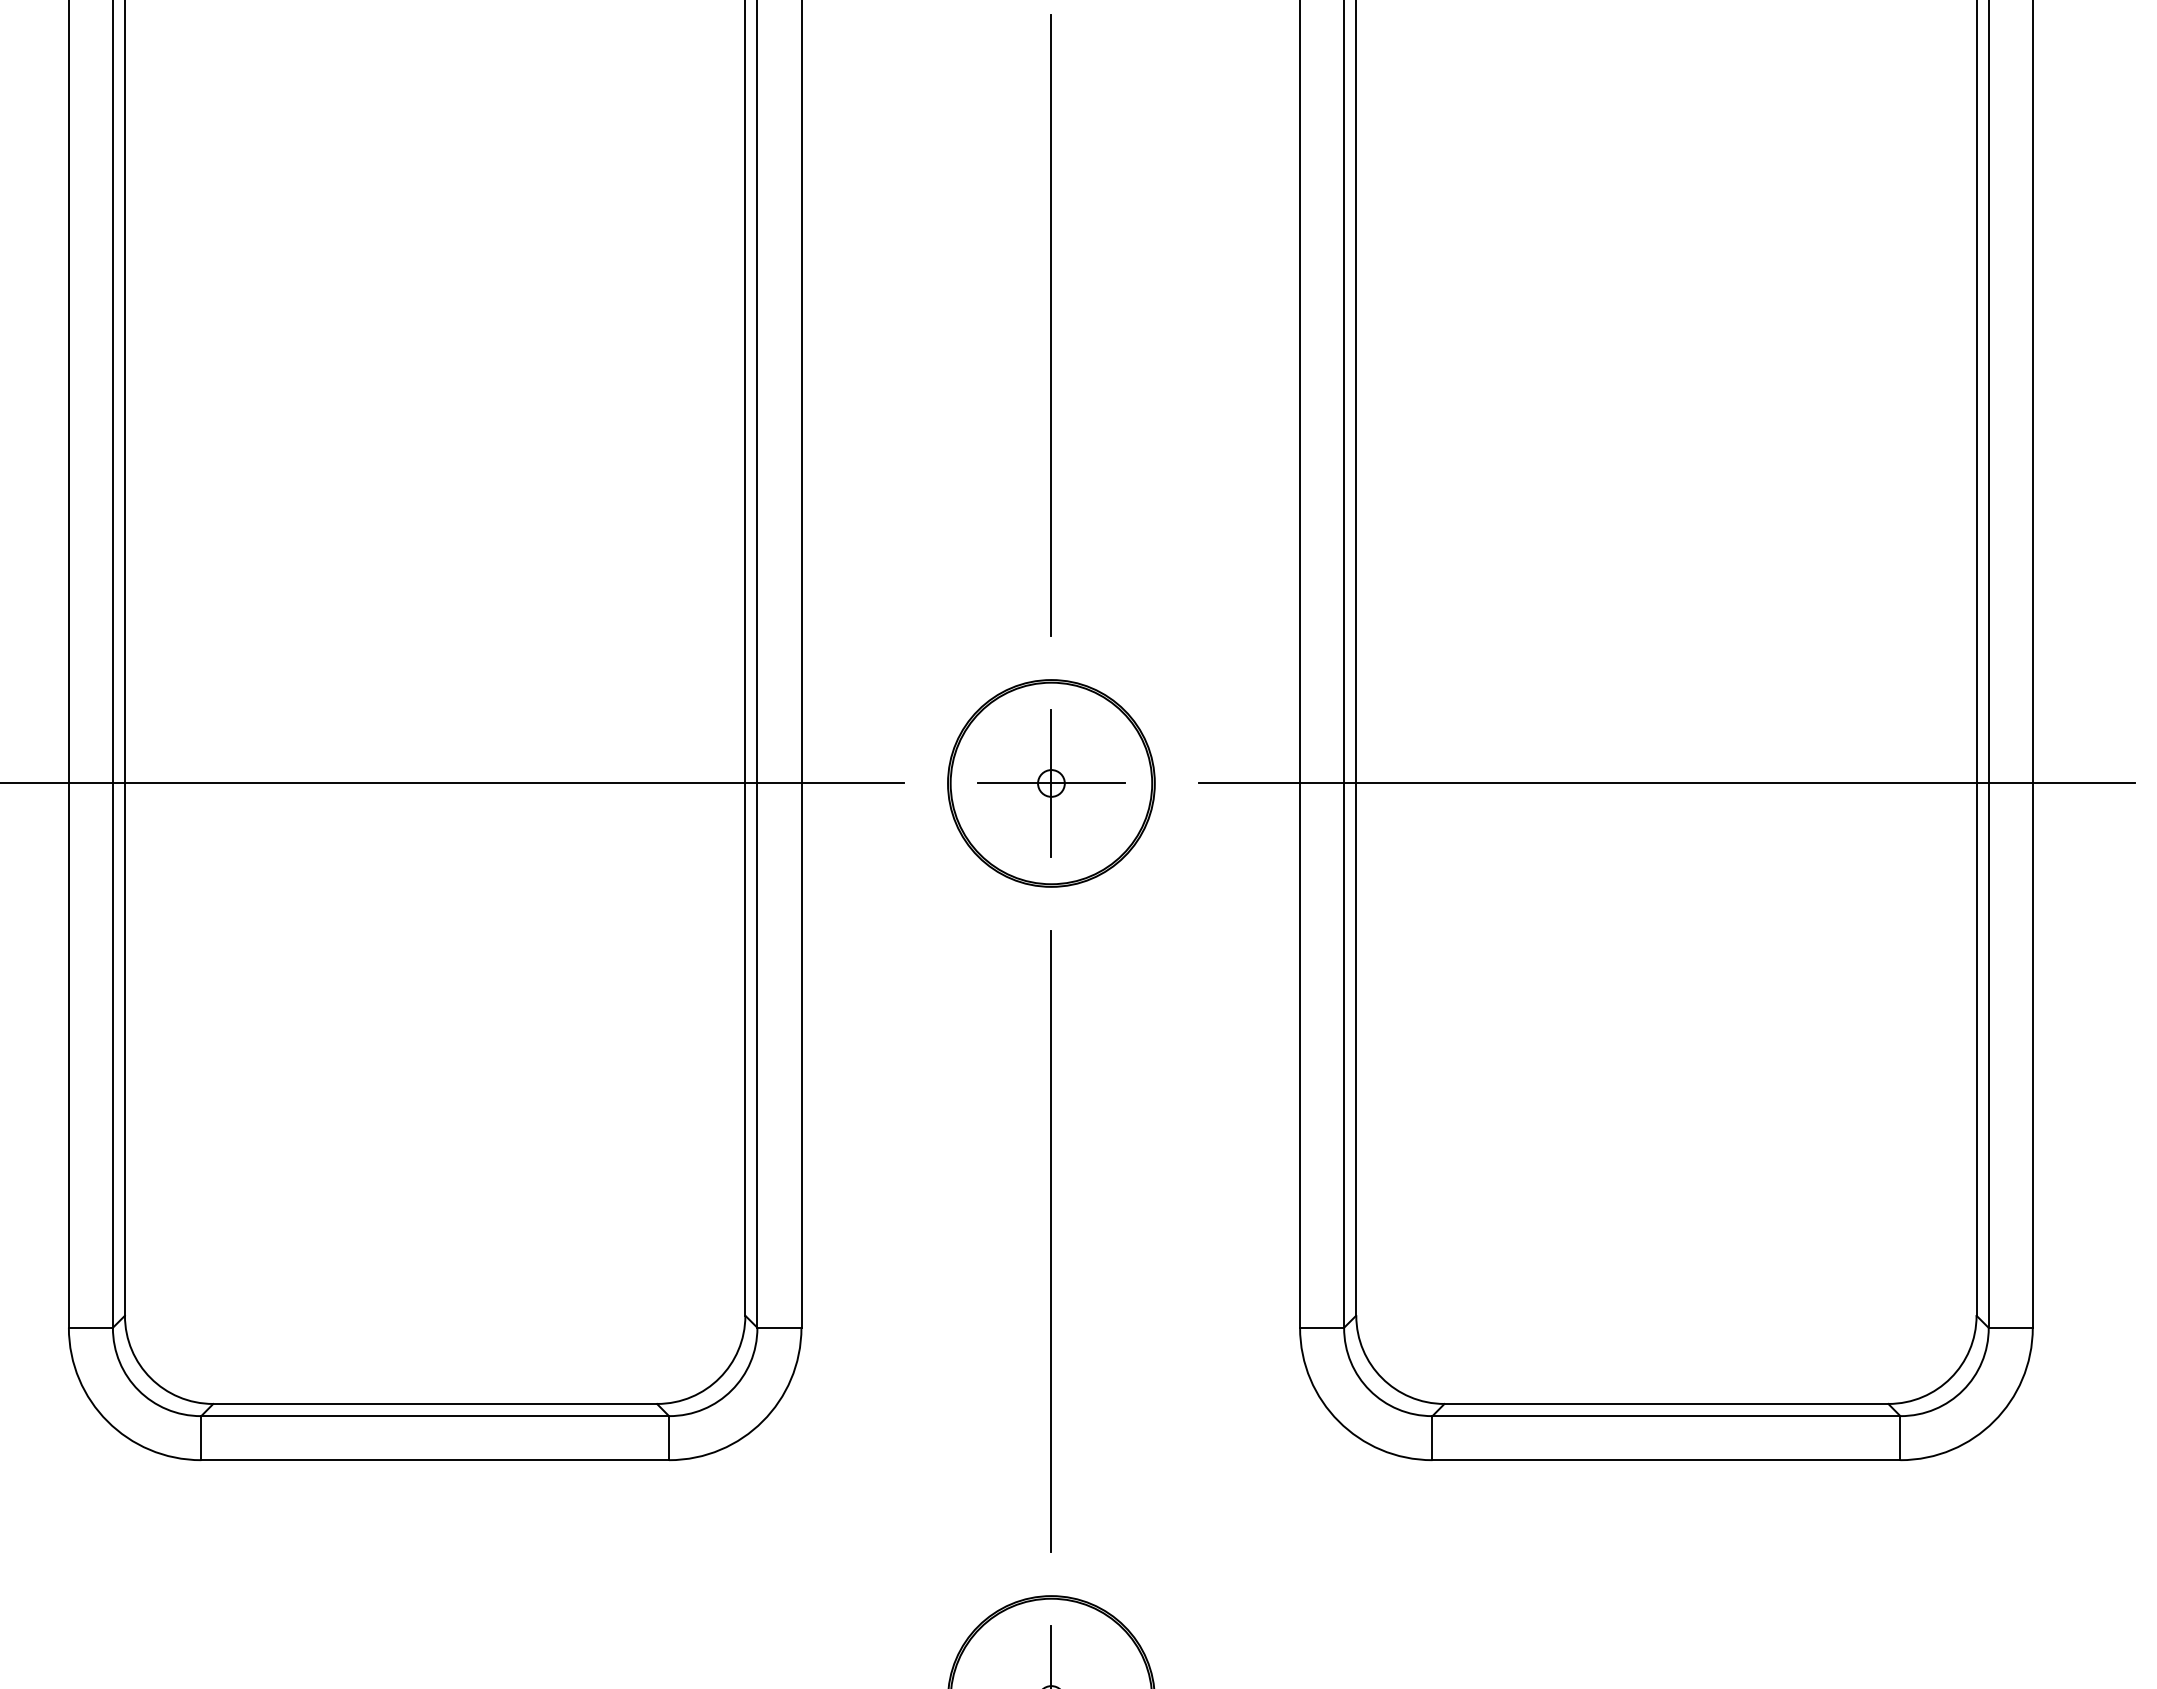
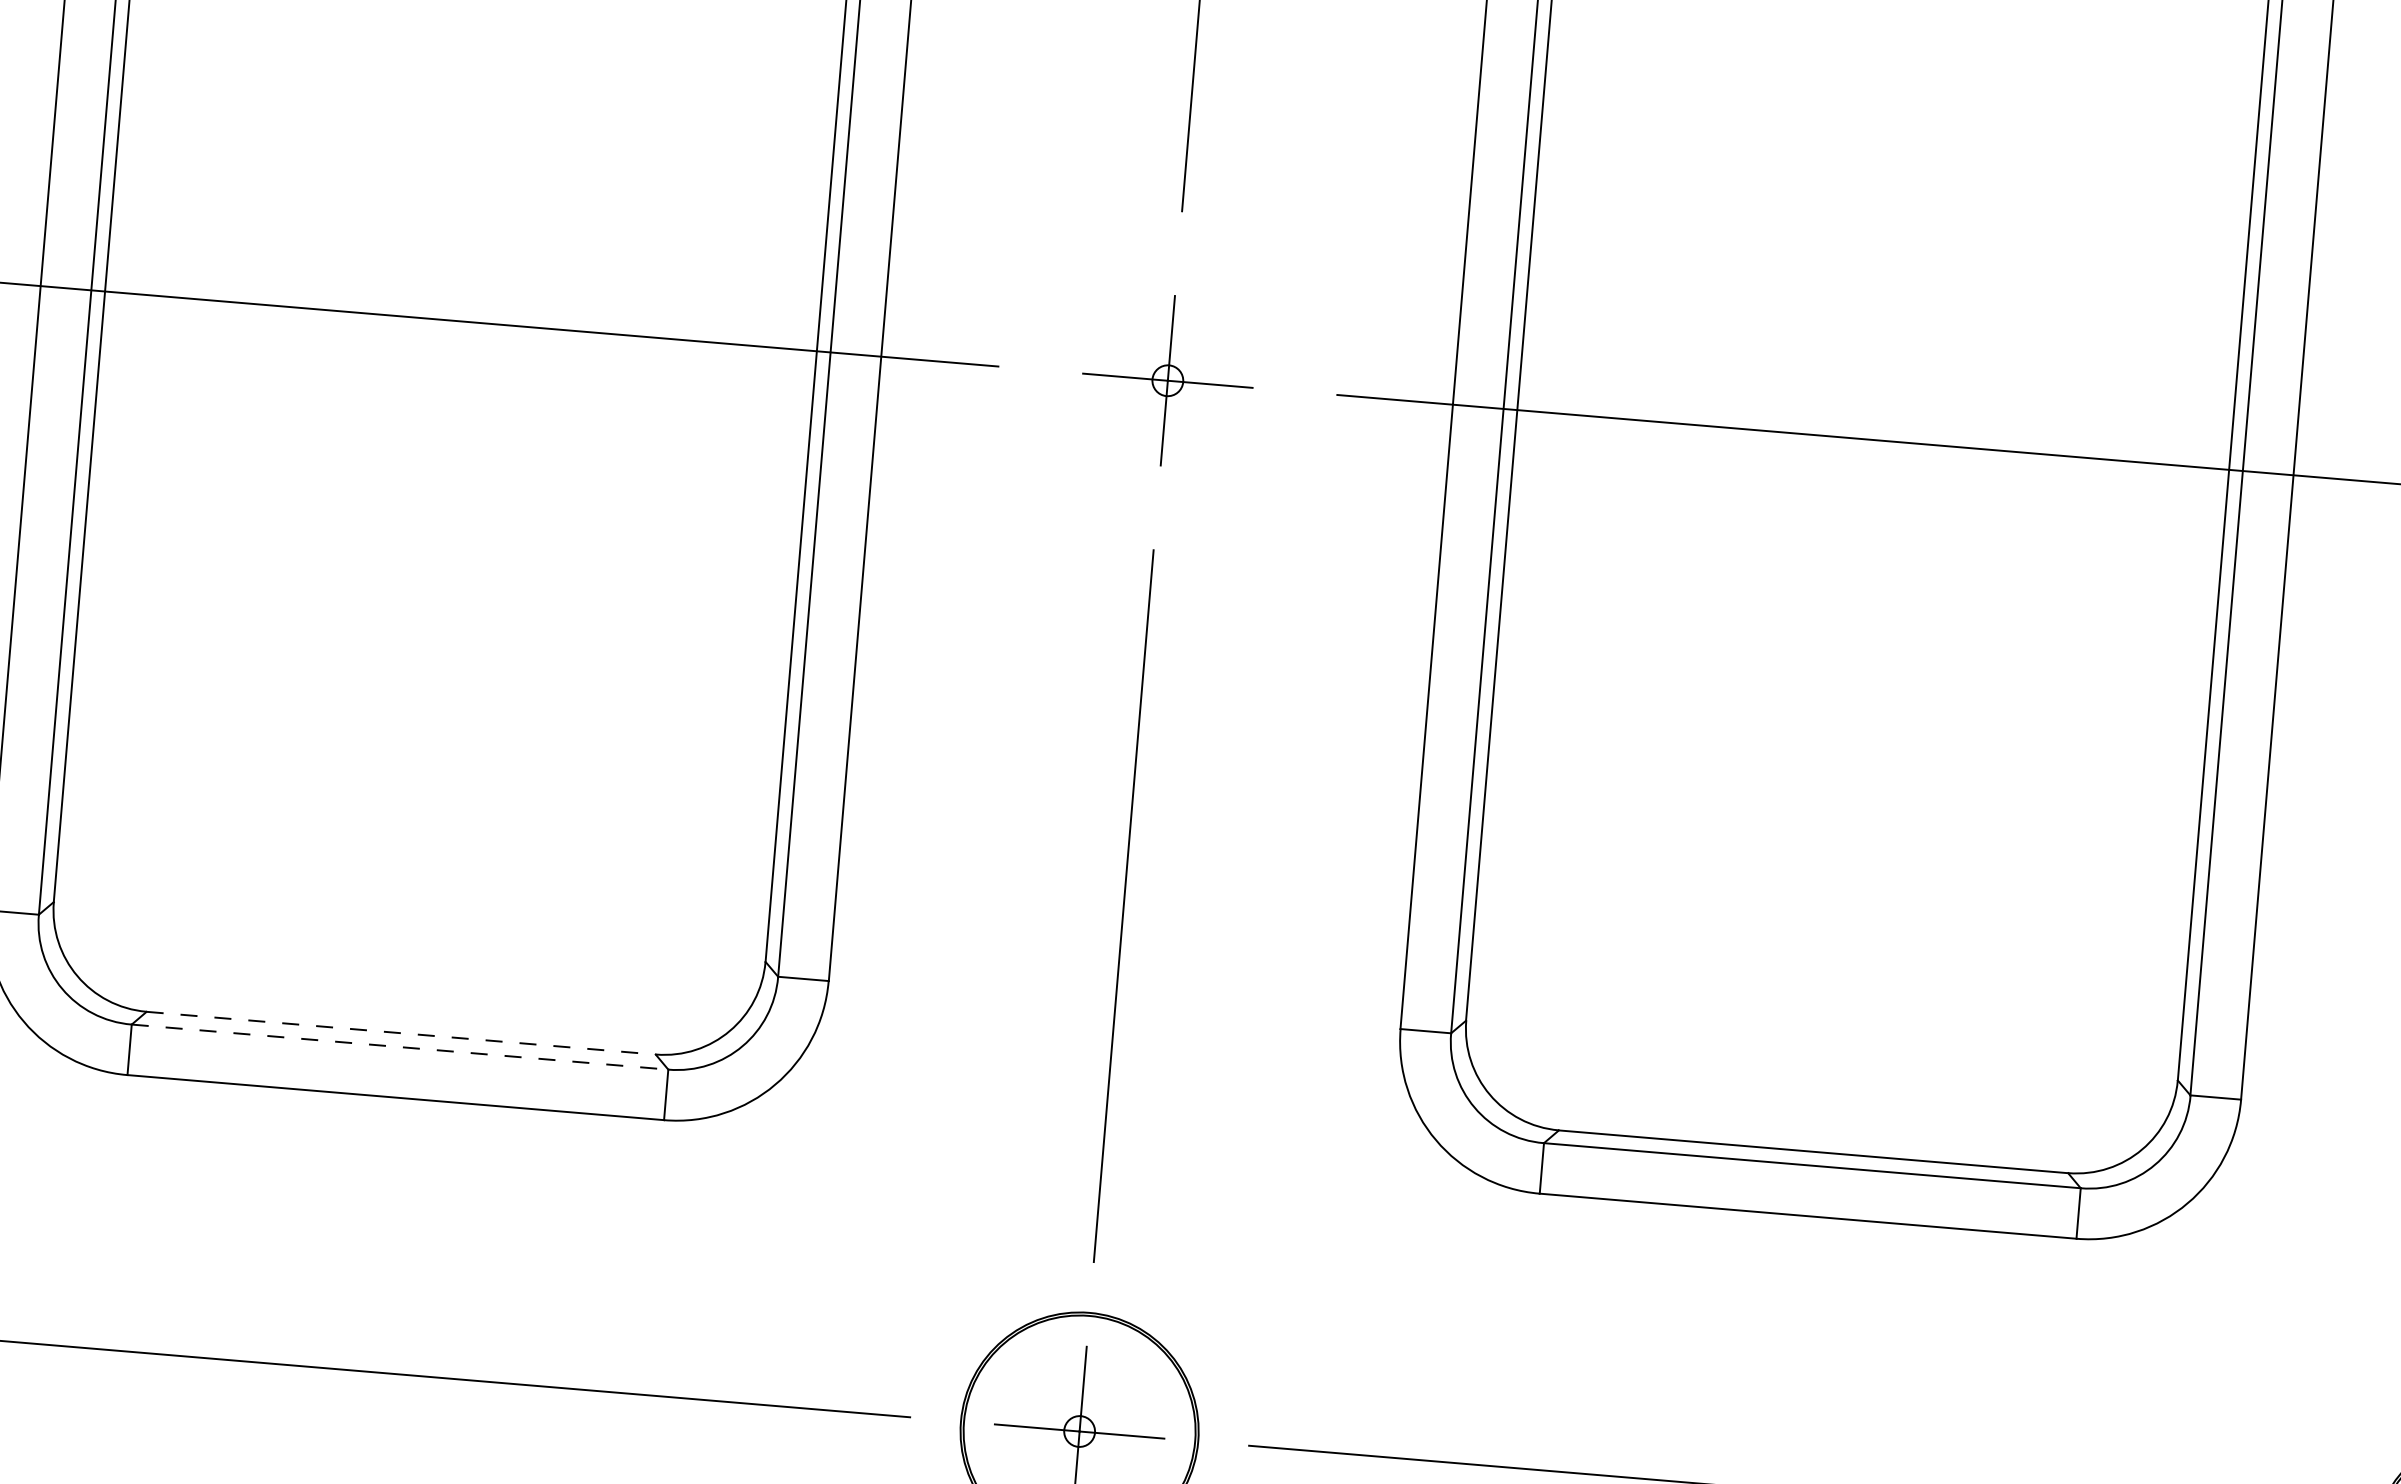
part: (1051, 783) -> (1167, 380), removed
line: (435, 1404) -> (401, 1033), solid -> dashed
line: (435, 1416) -> (400, 1047), solid -> dashed

